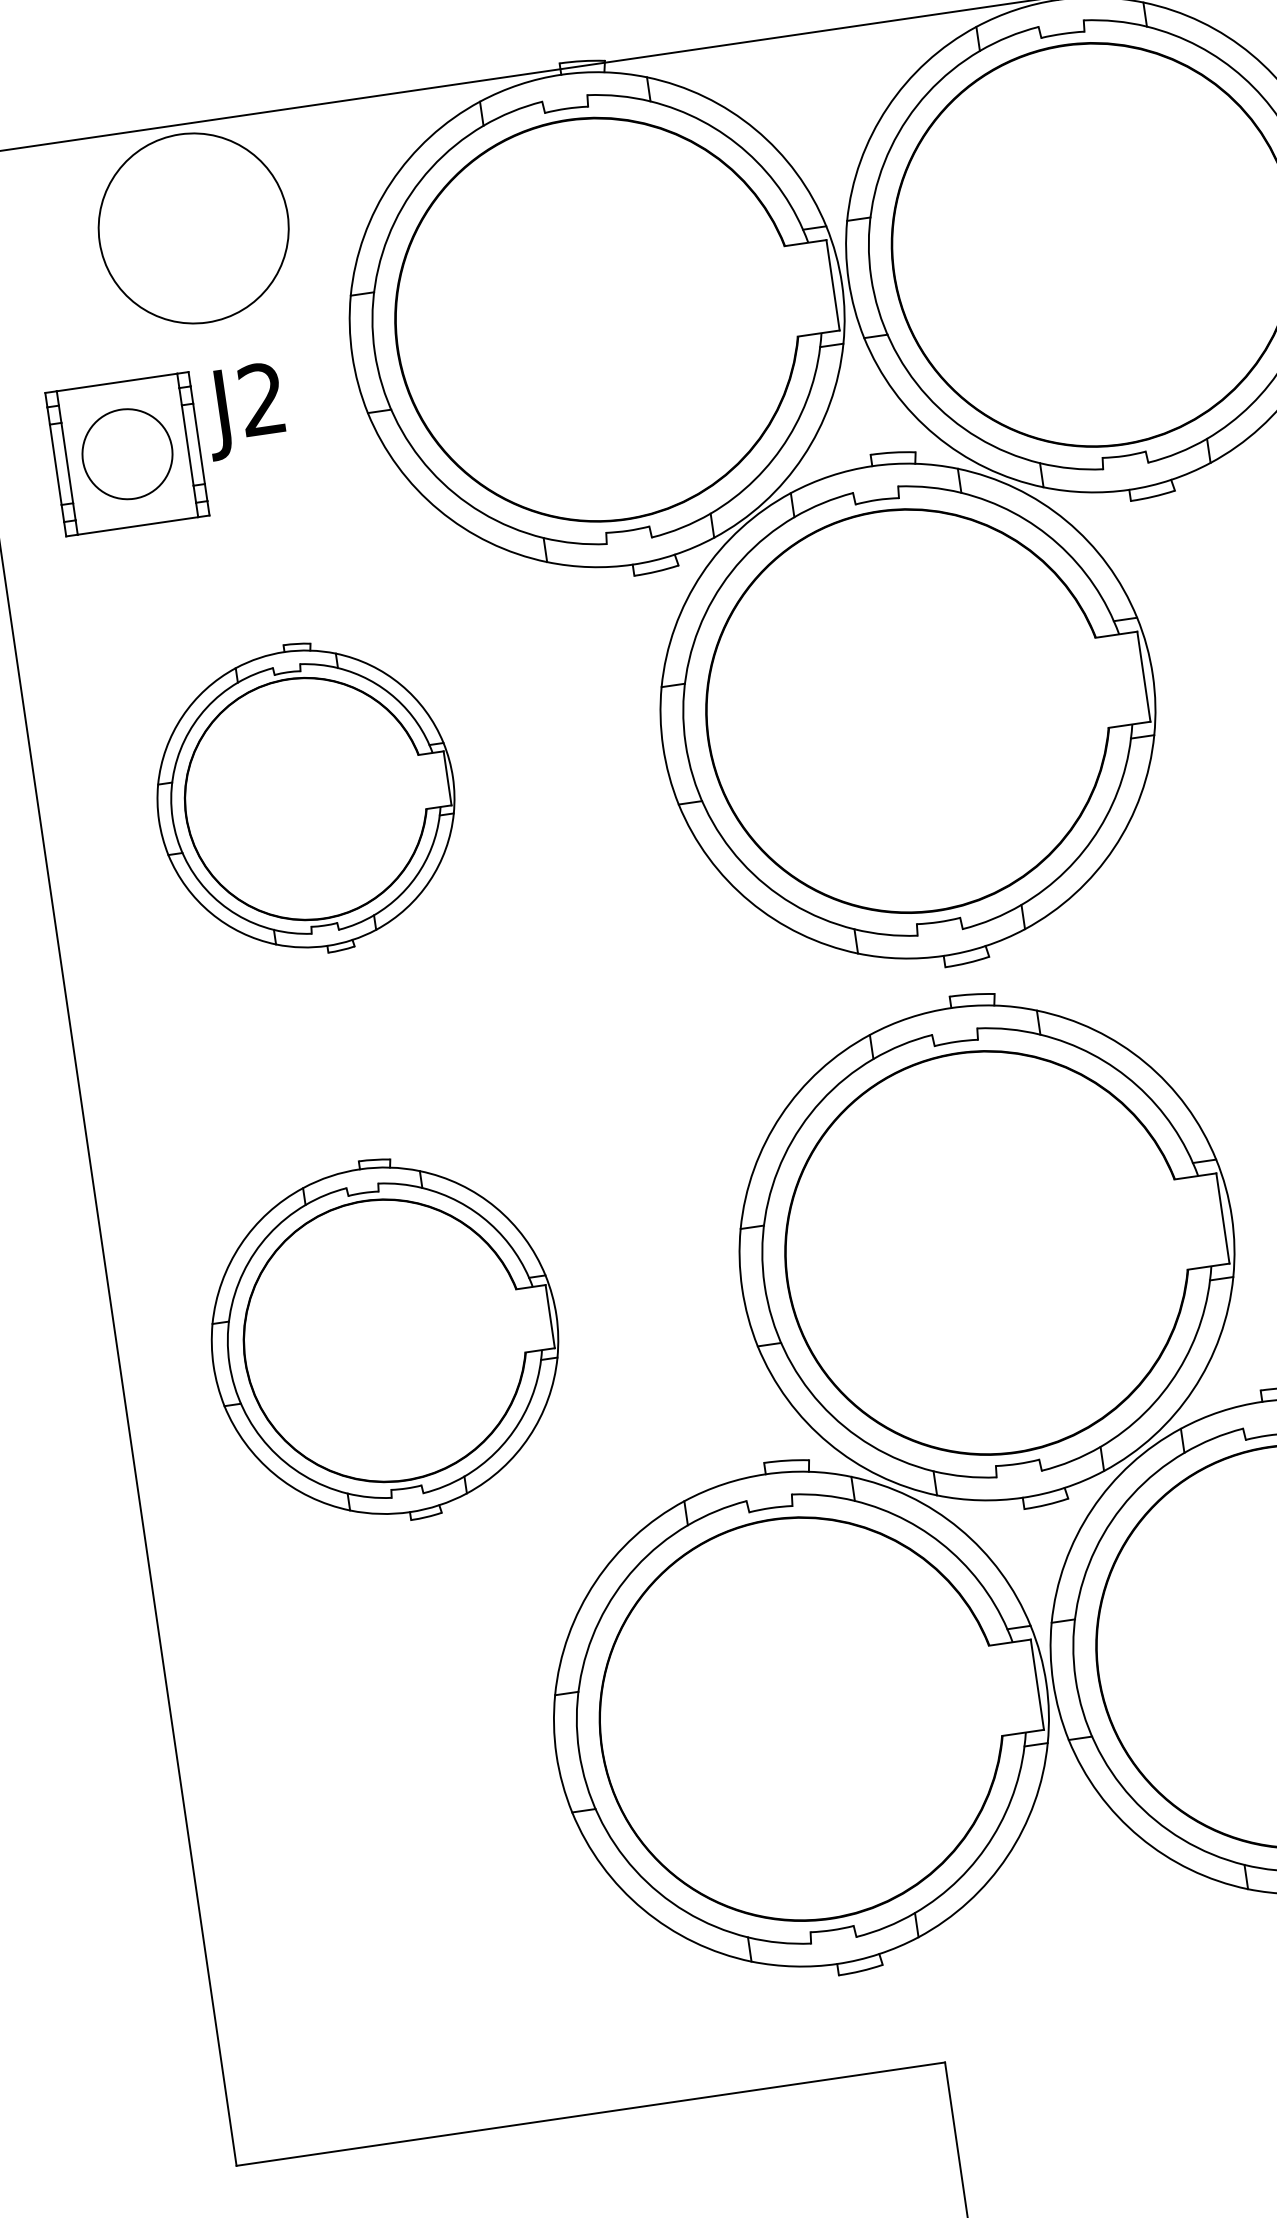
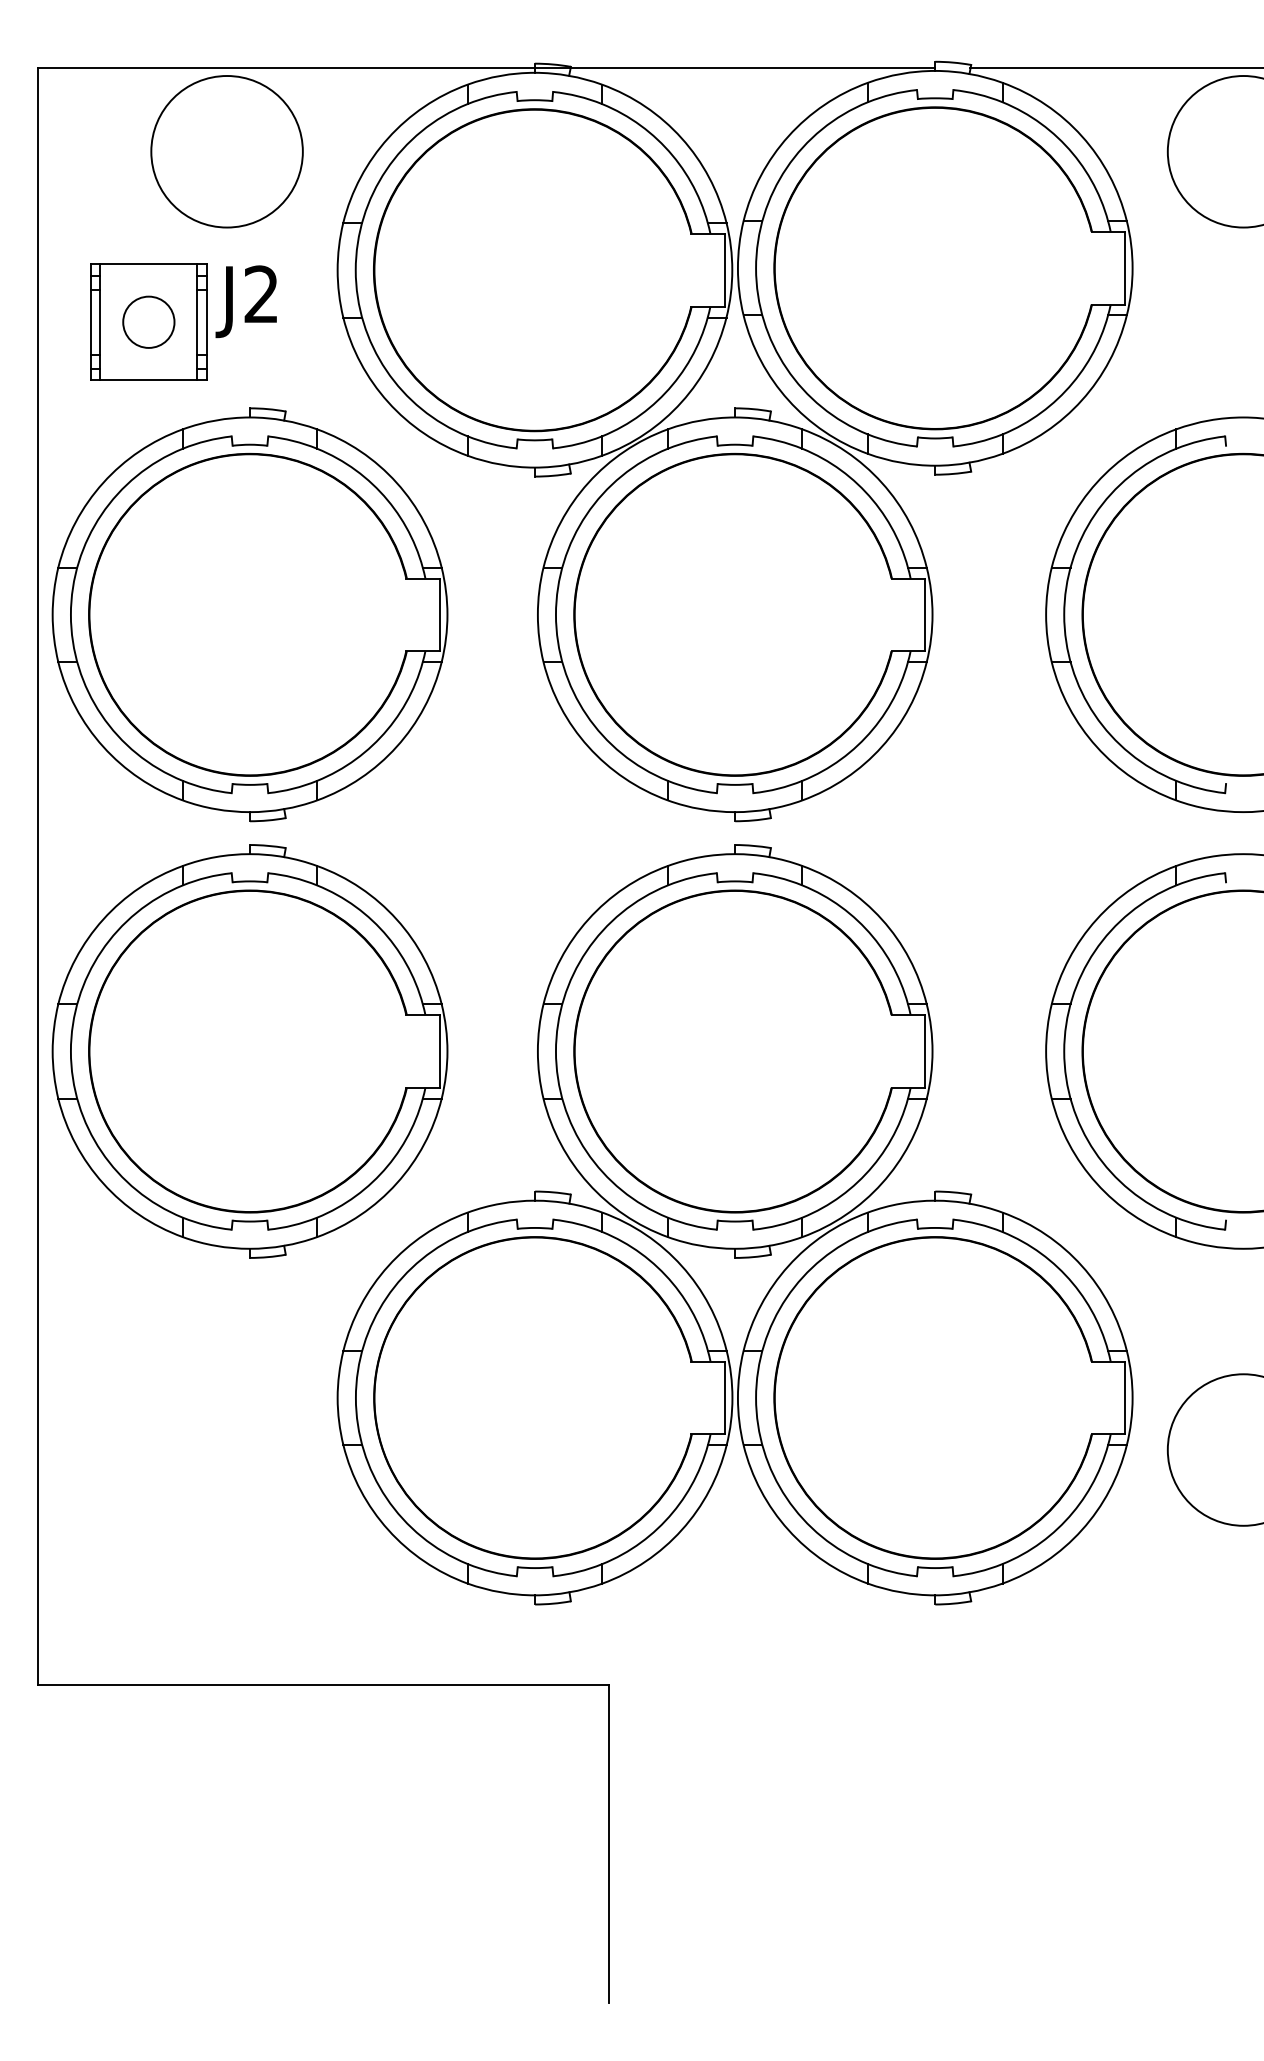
circle: (126, 453) -> (148, 321), size x0.71
part: (305, 798) -> (249, 614), size x1.67
part: (384, 1340) -> (249, 1051), size x1.43

